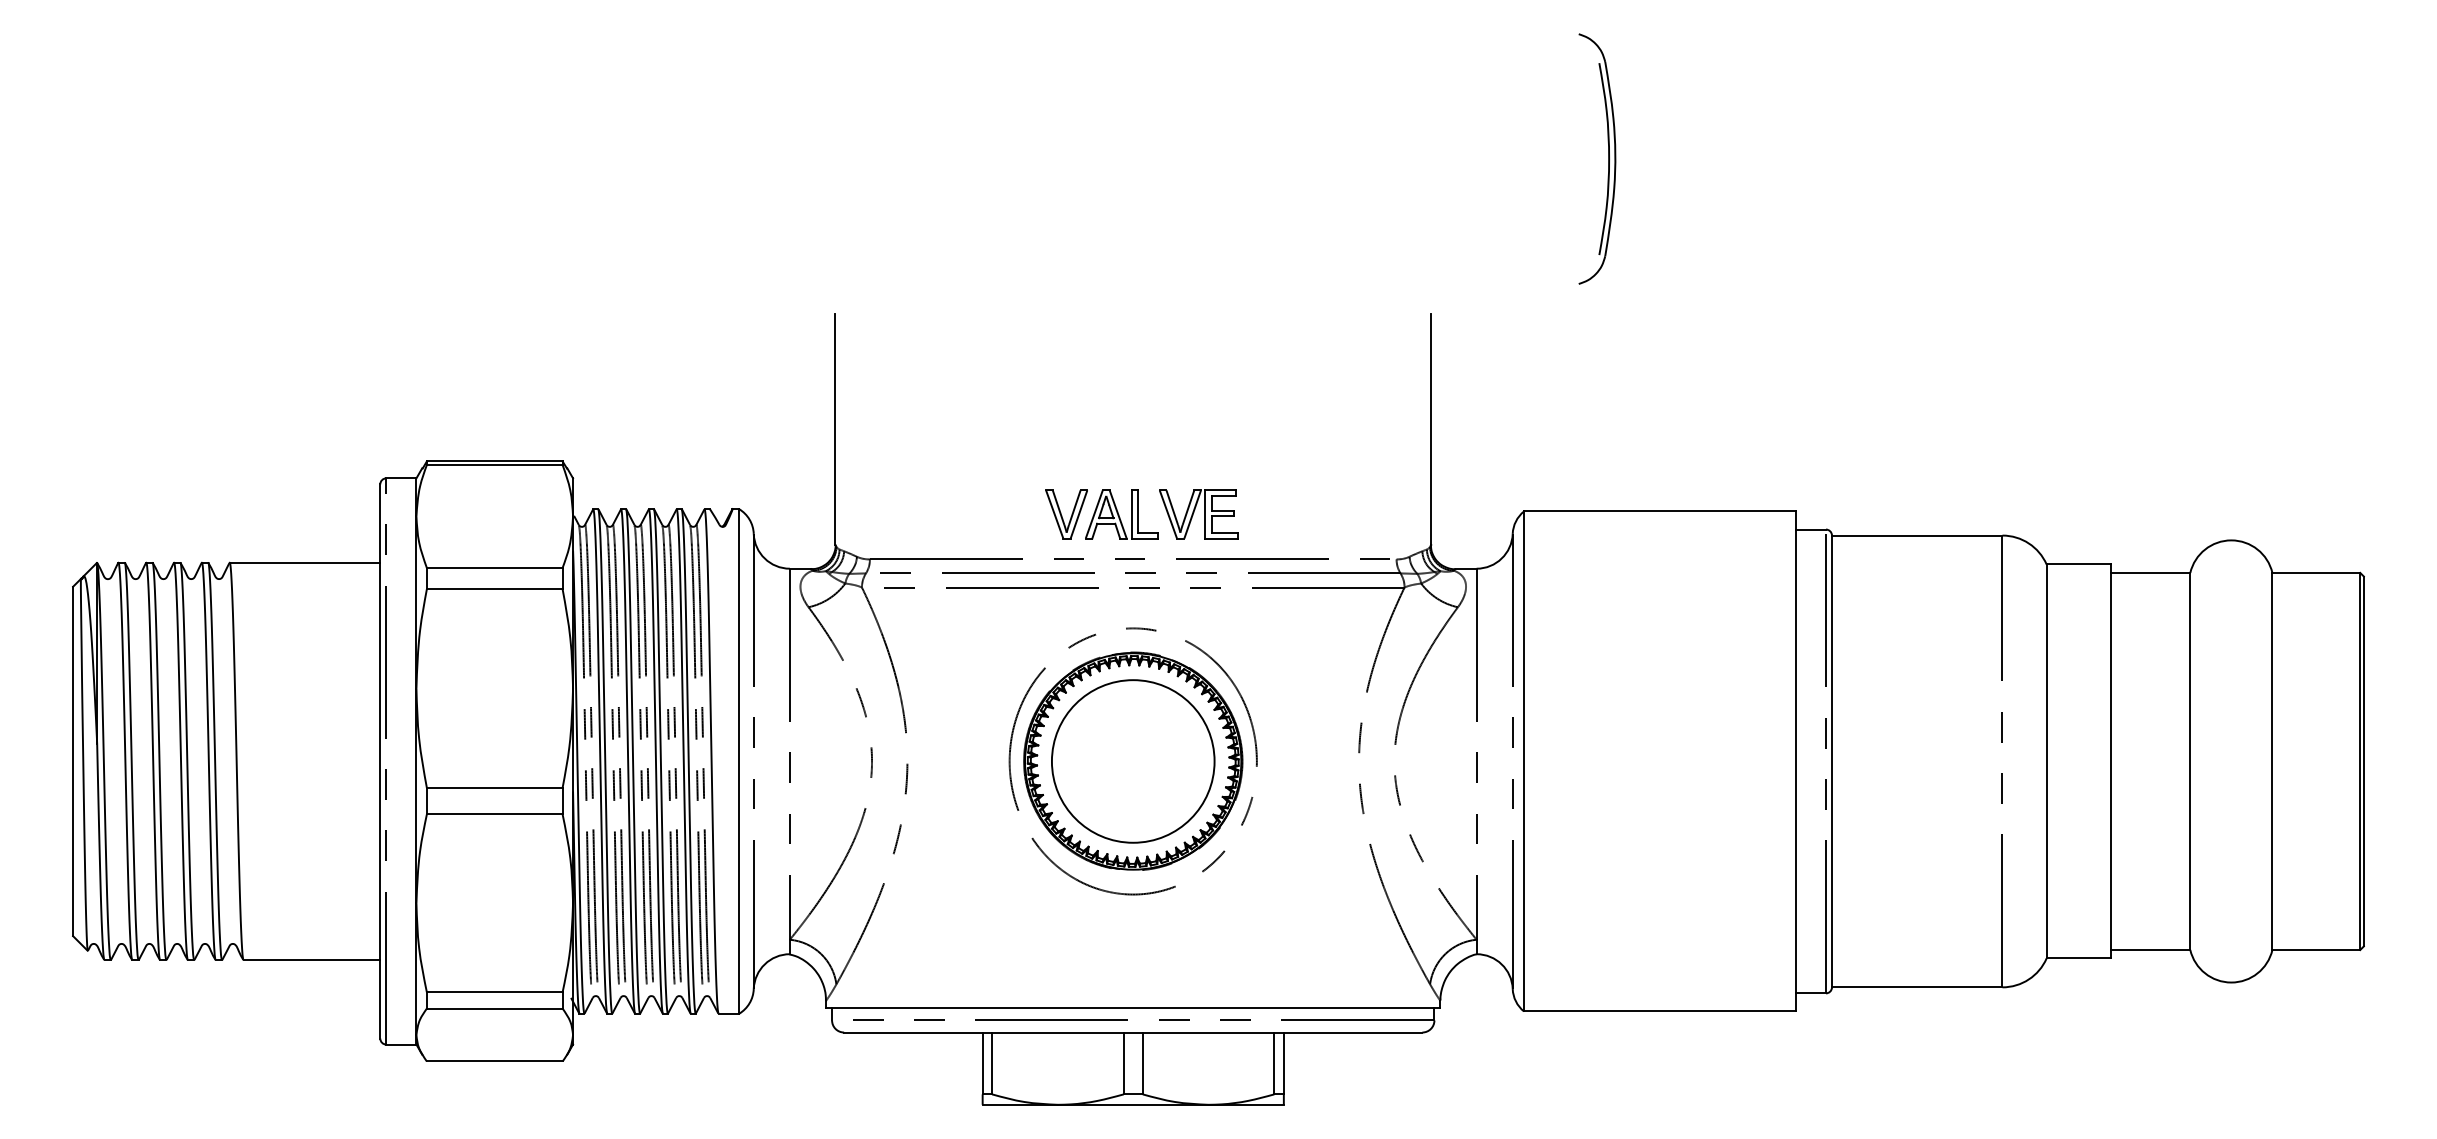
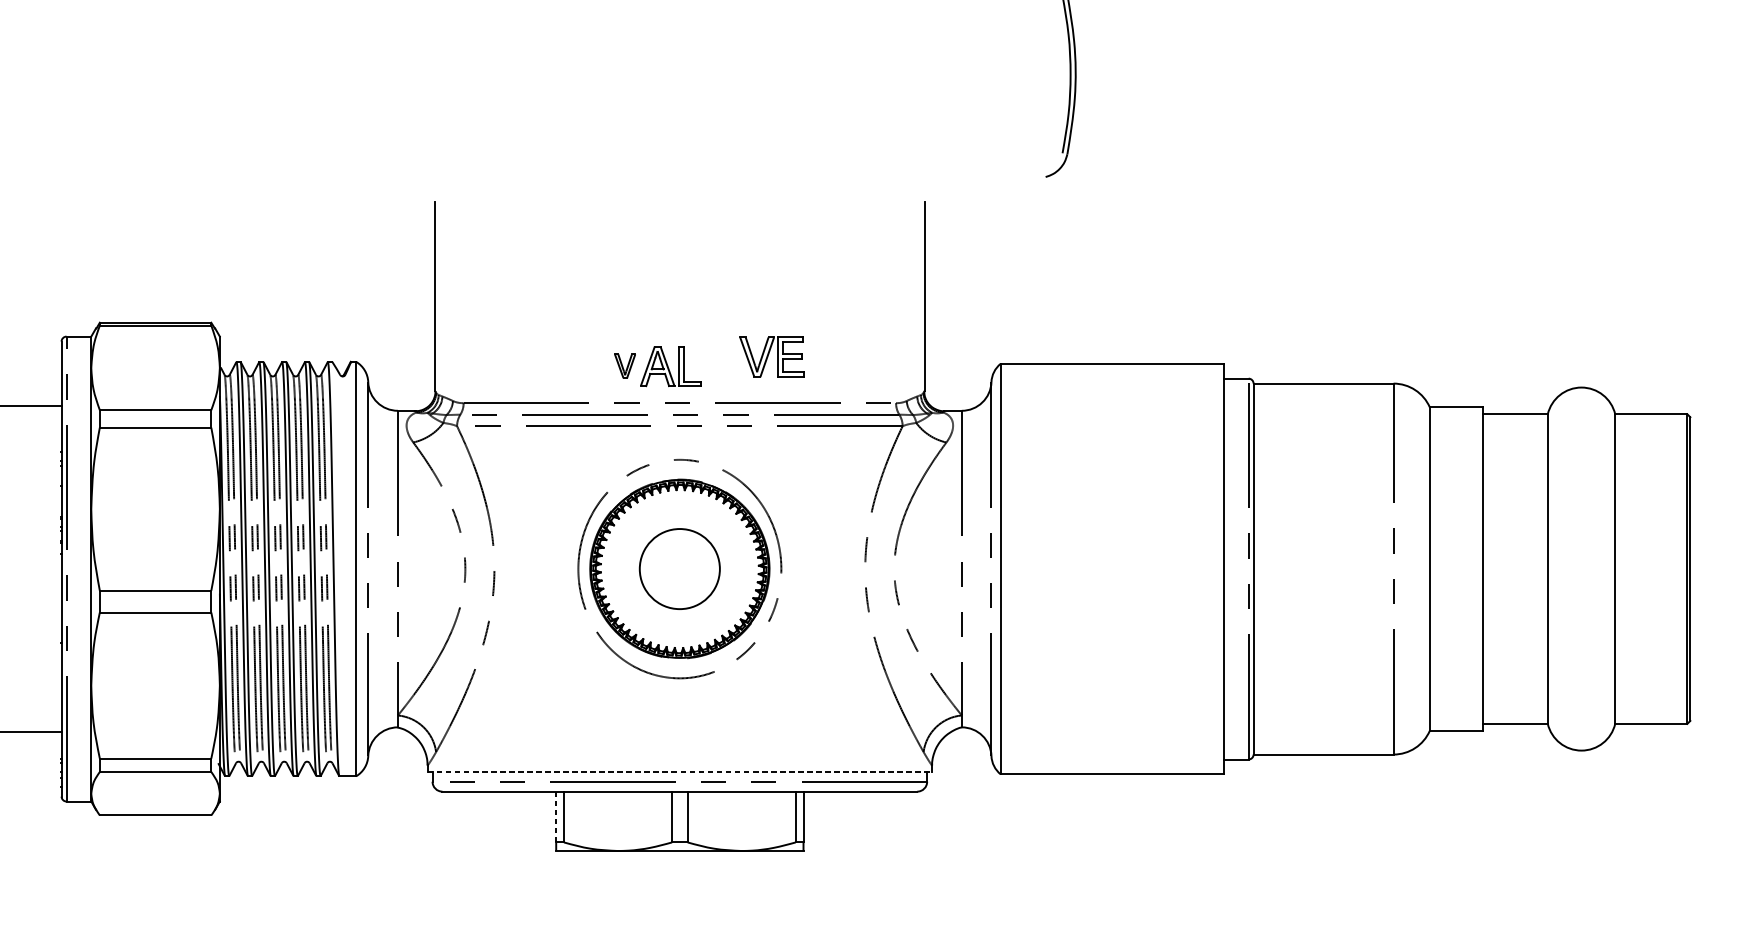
part: (1066, 514) -> (625, 366), size x0.6
part: (1198, 514) -> (772, 357), moved
circle: (1132, 761) -> (679, 569), size x0.6
line: (1133, 1008) -> (680, 771), solid -> dashed
line: (982, 1063) -> (556, 817), solid -> dashed

